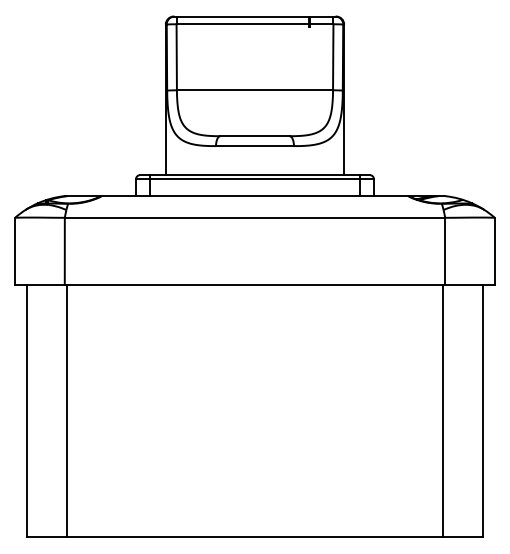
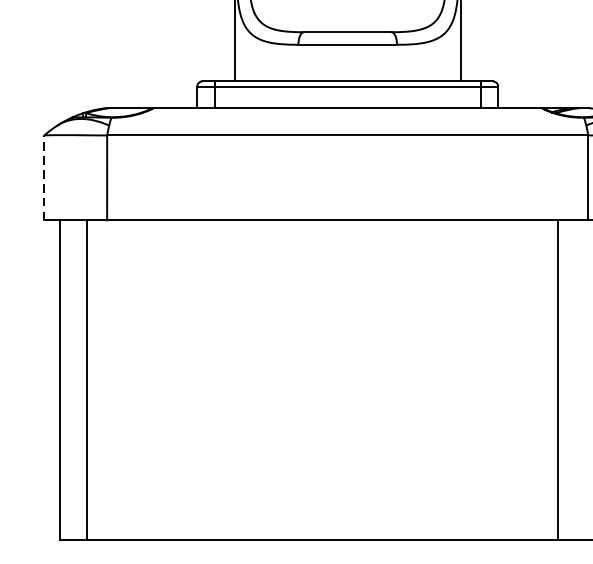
line: (15, 251) -> (44, 178), solid -> dashed
line: (67, 410) -> (86, 379), moved
line: (442, 410) -> (558, 379), moved

